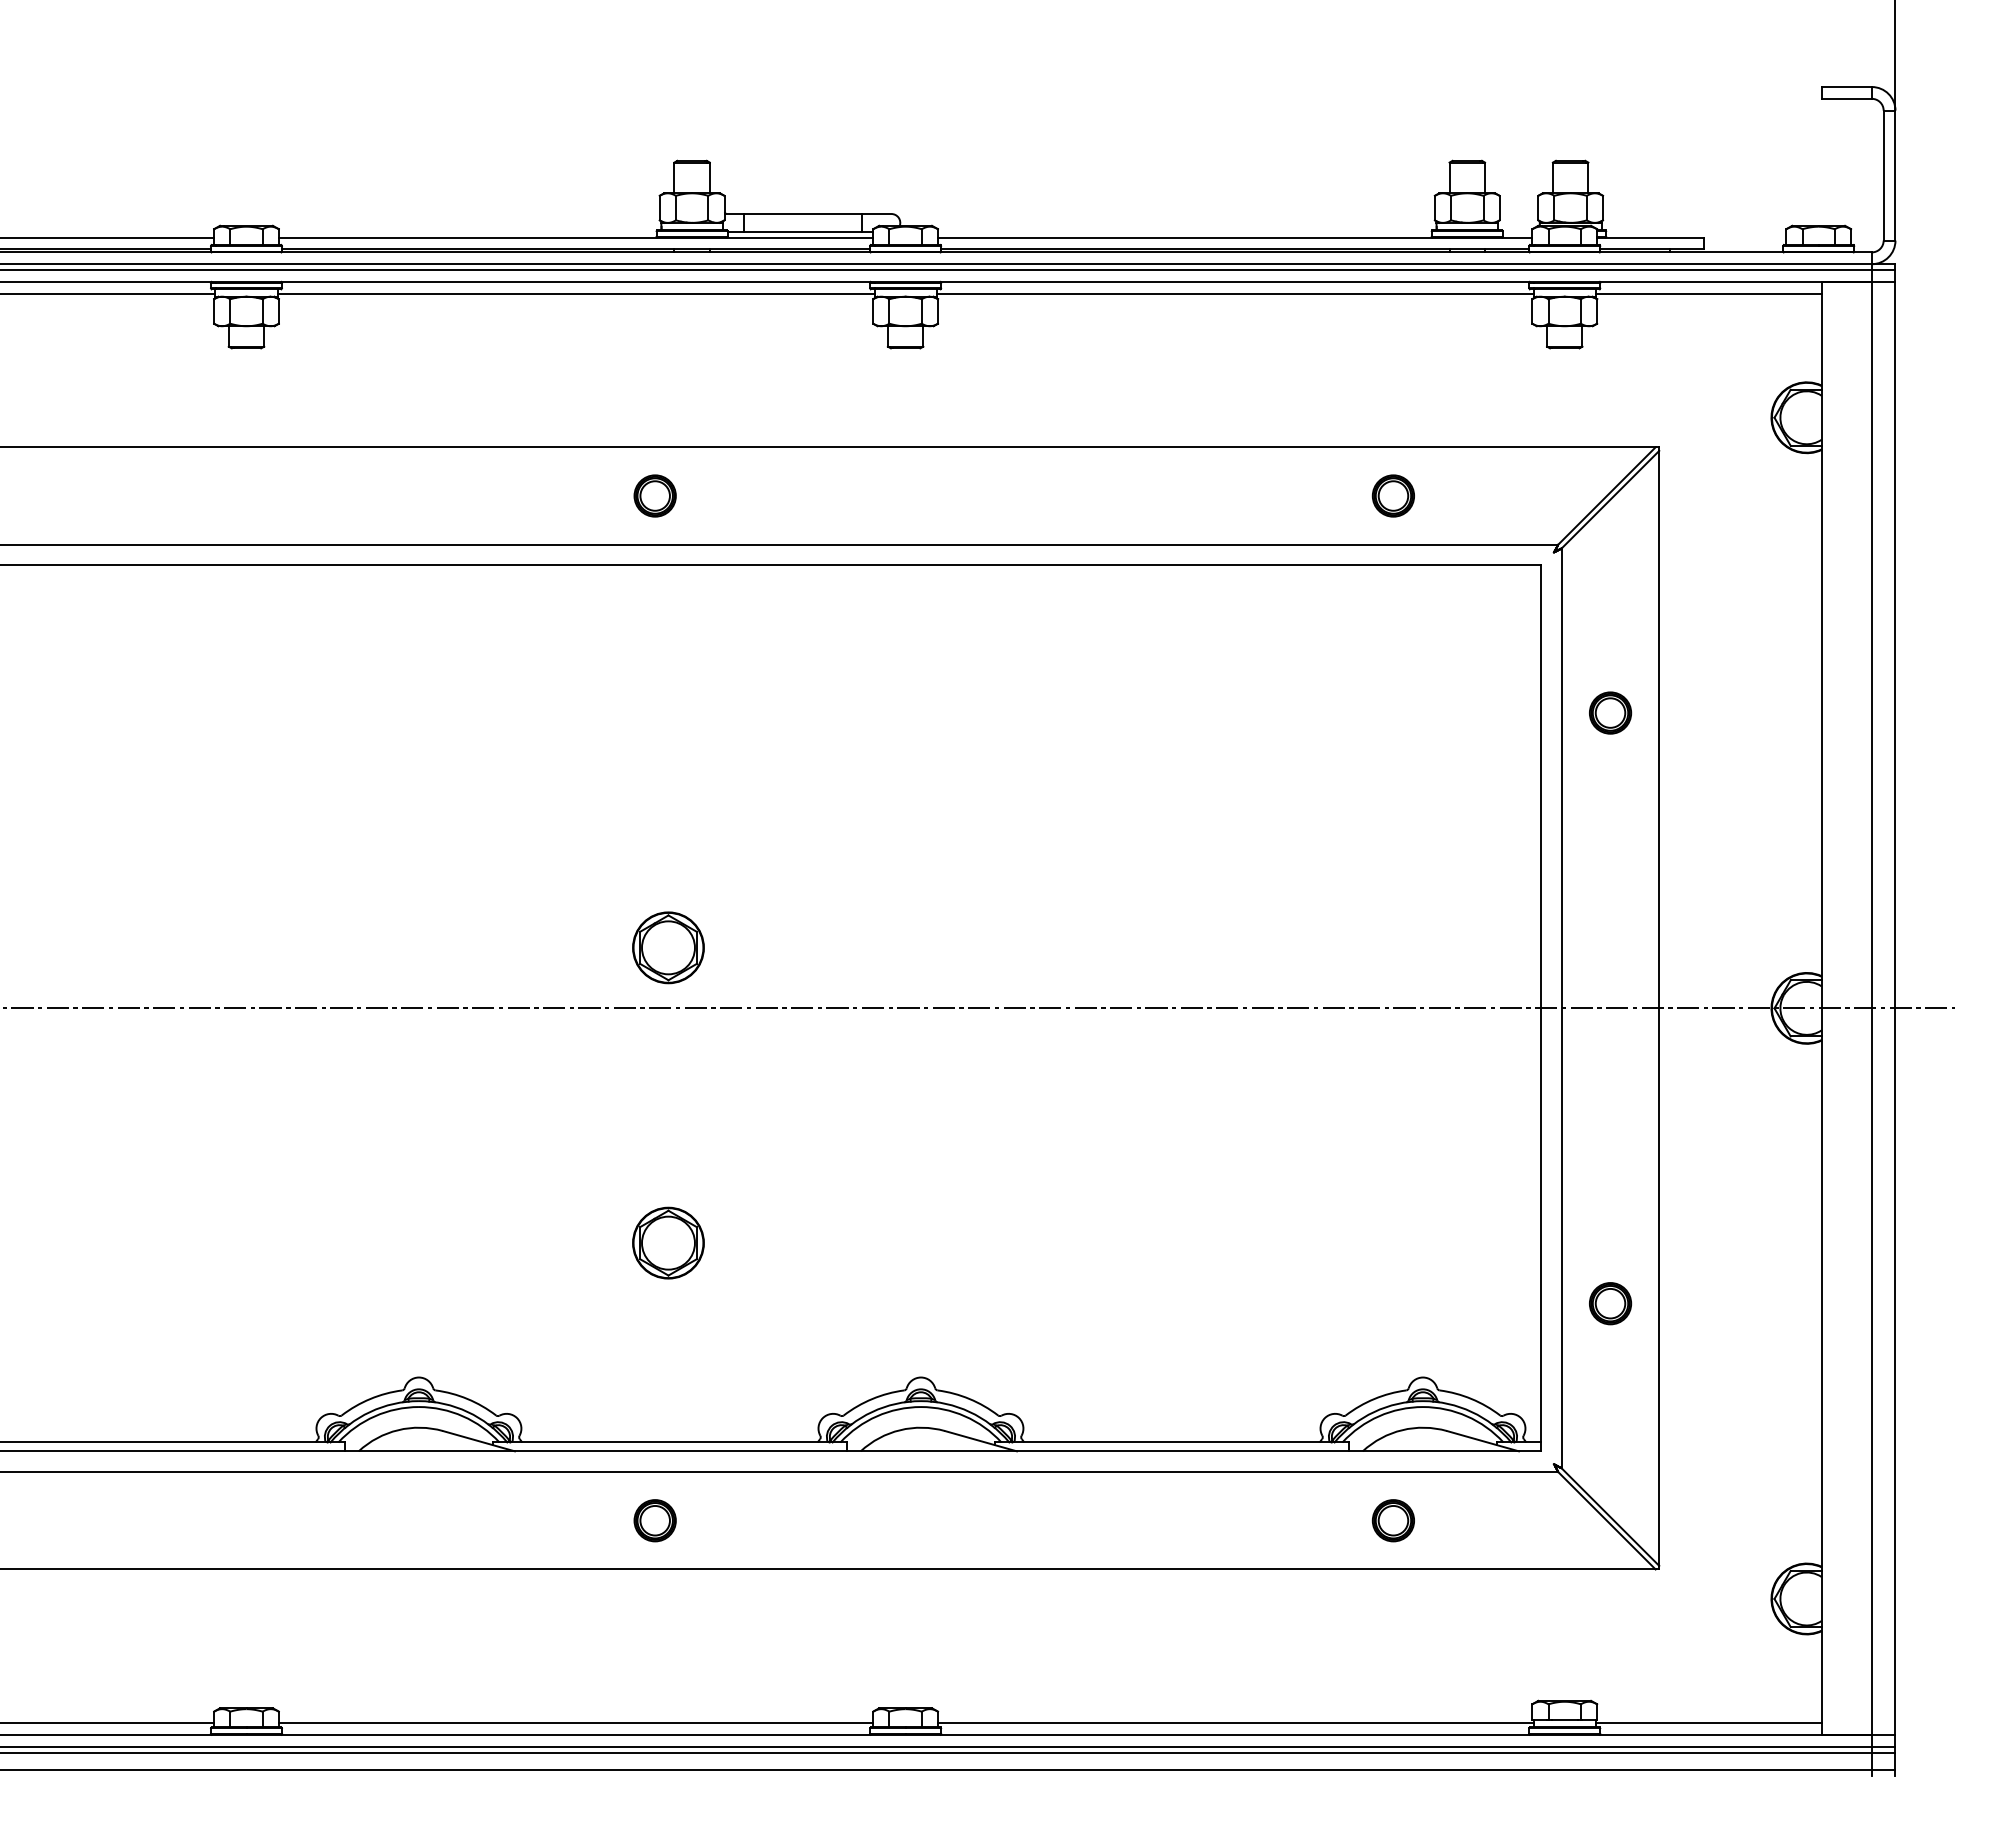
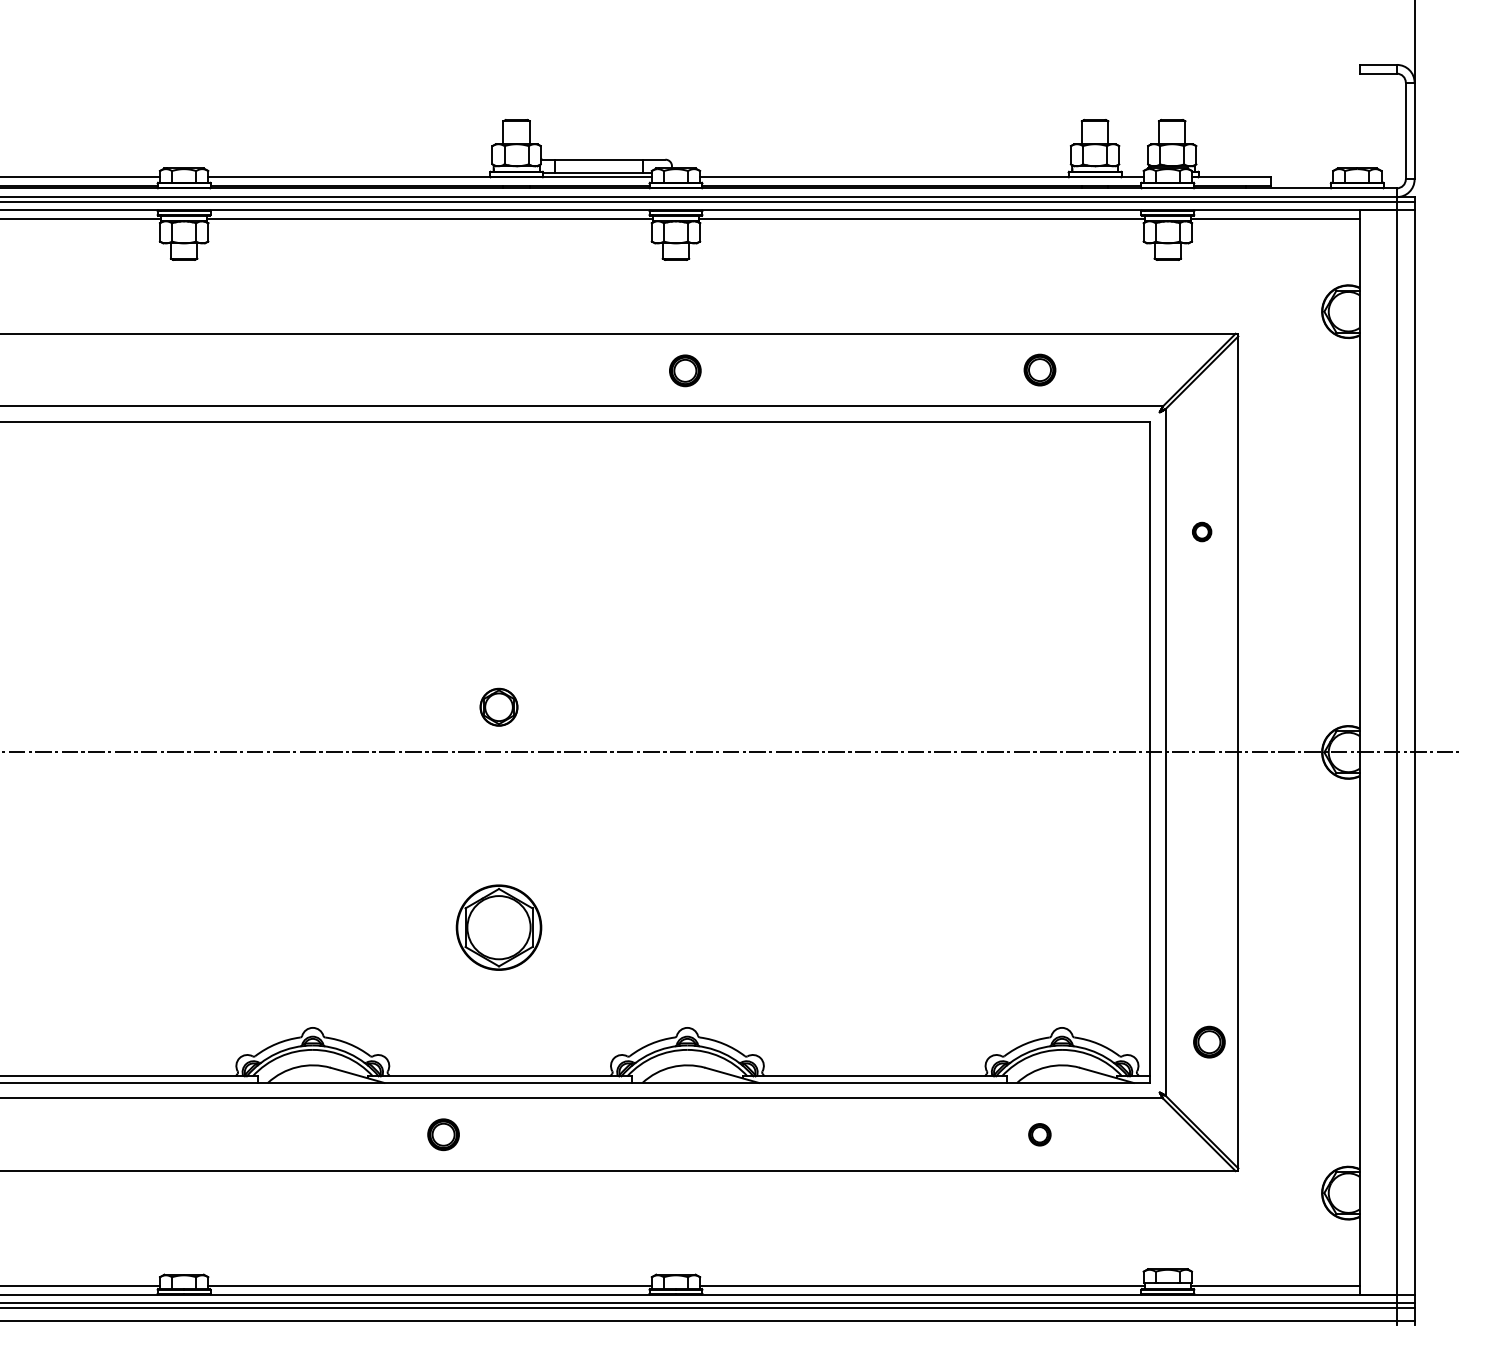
part: (654, 495) -> (684, 370), moved
part: (1610, 712) -> (1201, 531), size x0.6
part: (668, 947) -> (499, 706), size x0.7
part: (668, 1242) -> (499, 927), size x1.6
part: (1610, 1303) -> (1209, 1042), moved
part: (654, 1520) -> (443, 1134), moved
part: (1392, 1520) -> (1039, 1134), size x0.7

